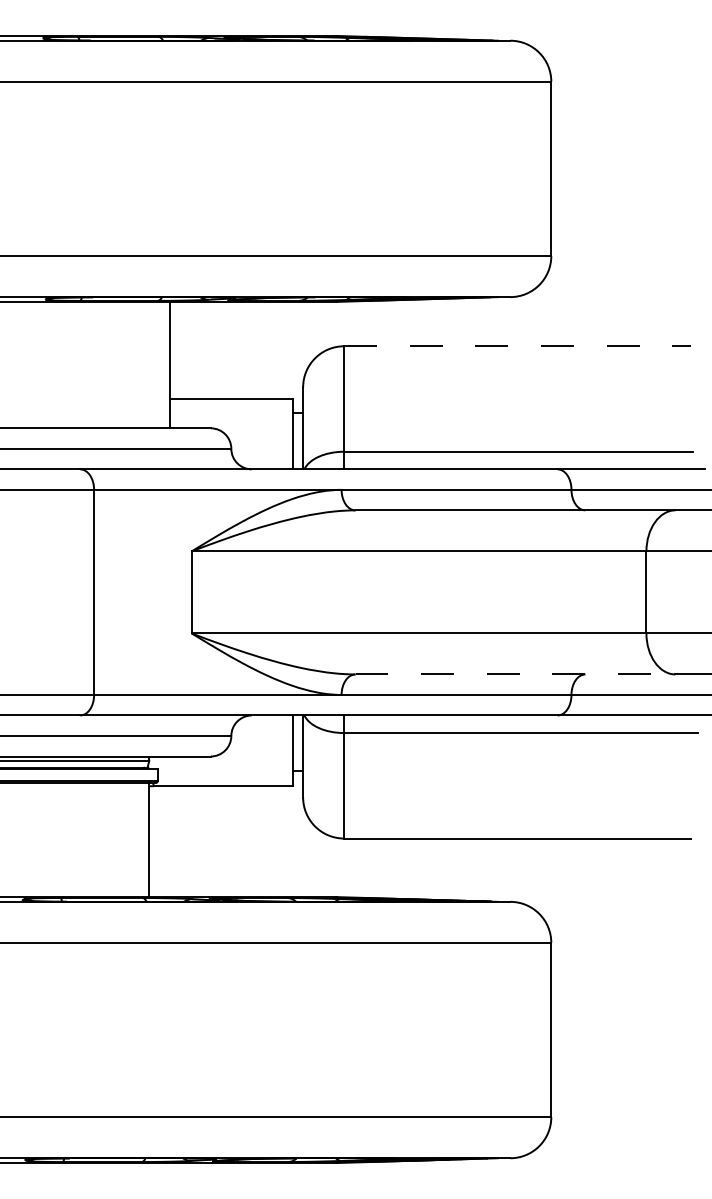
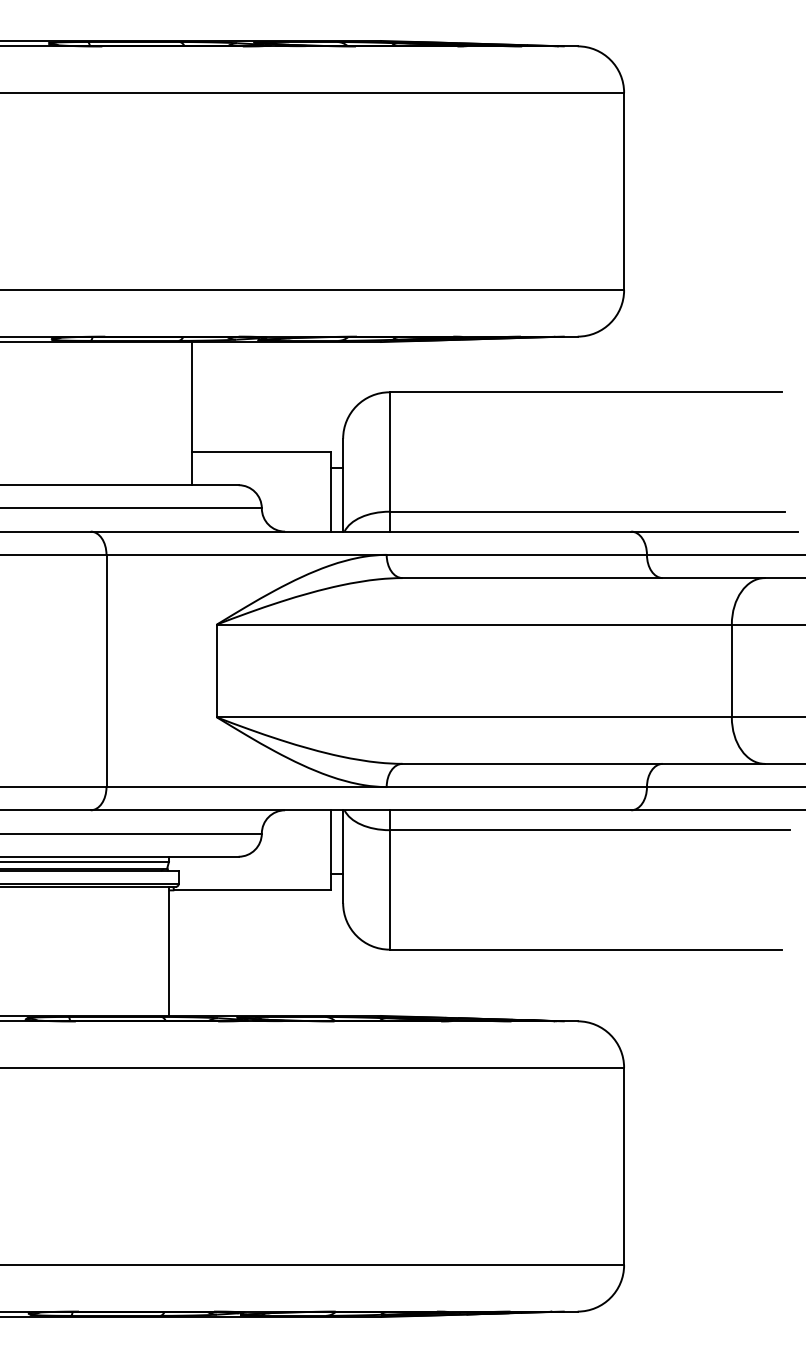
line: (517, 346) -> (585, 392), dashed -> solid
line: (515, 674) -> (583, 763), dashed -> solid

